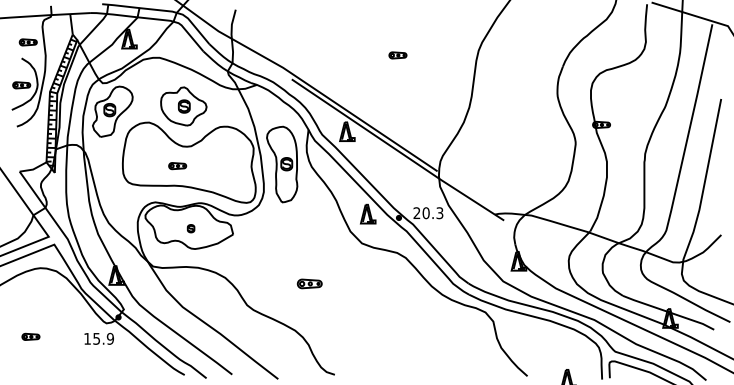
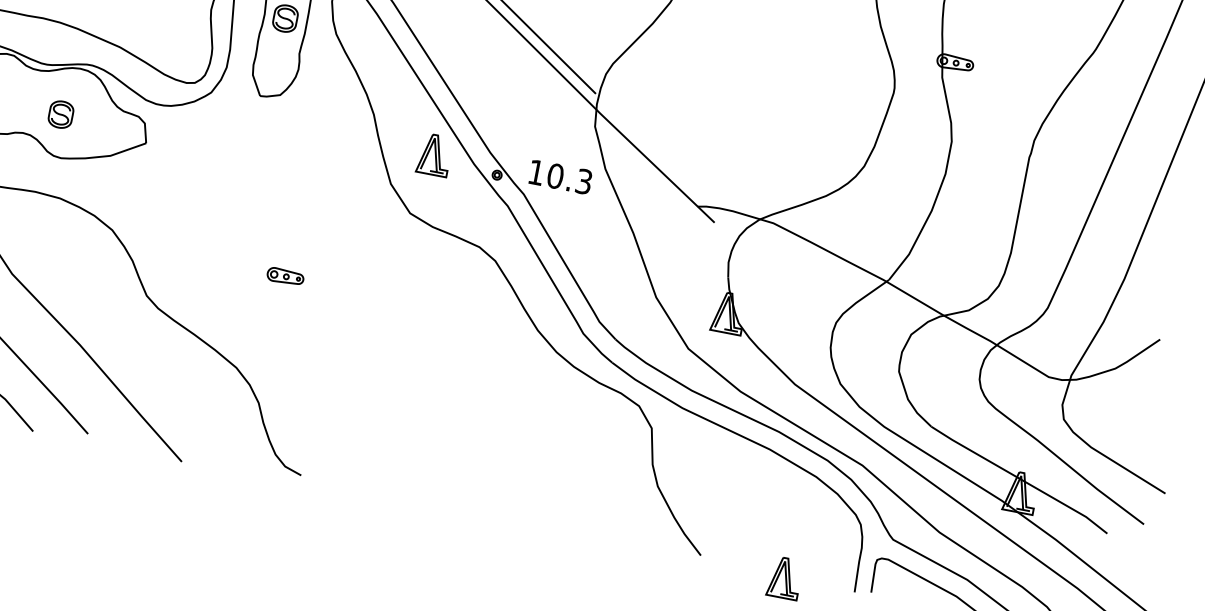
text: (416, 212) -> (535, 170), 20.3 -> 10.3
part: (190, 228) -> (59, 113), size x1.67
part: (309, 283) -> (285, 275), size x0.71

